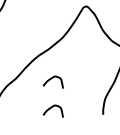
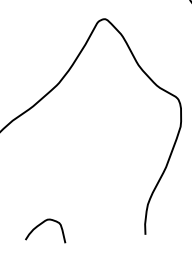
curve: (51, 79) -> (39, 167), removed

